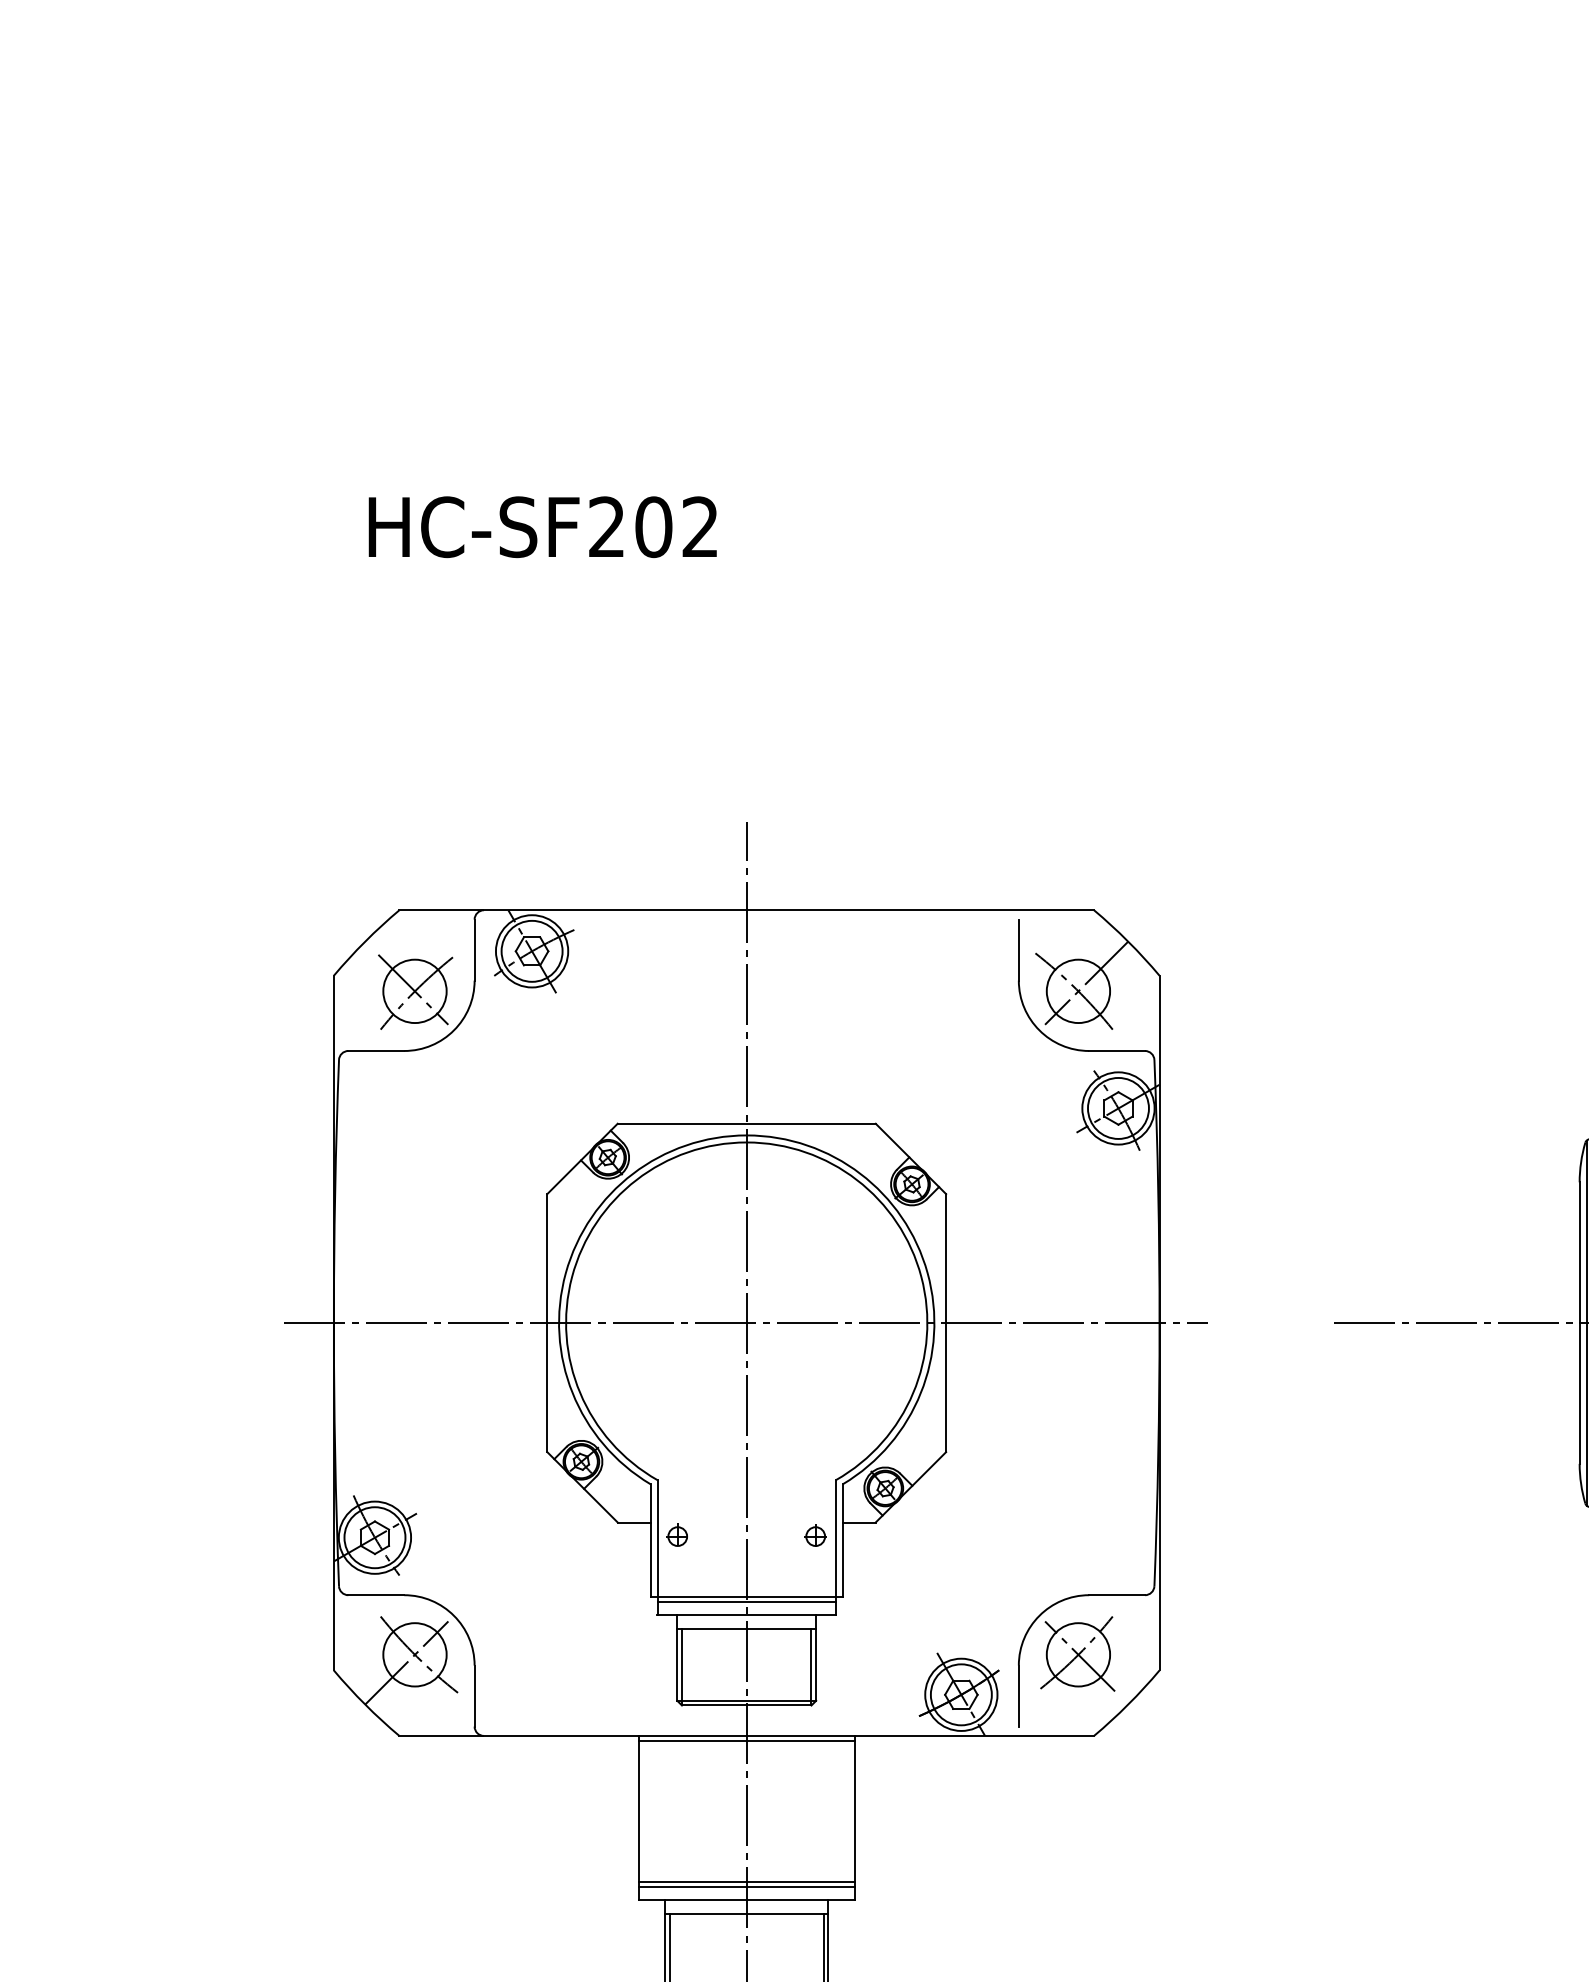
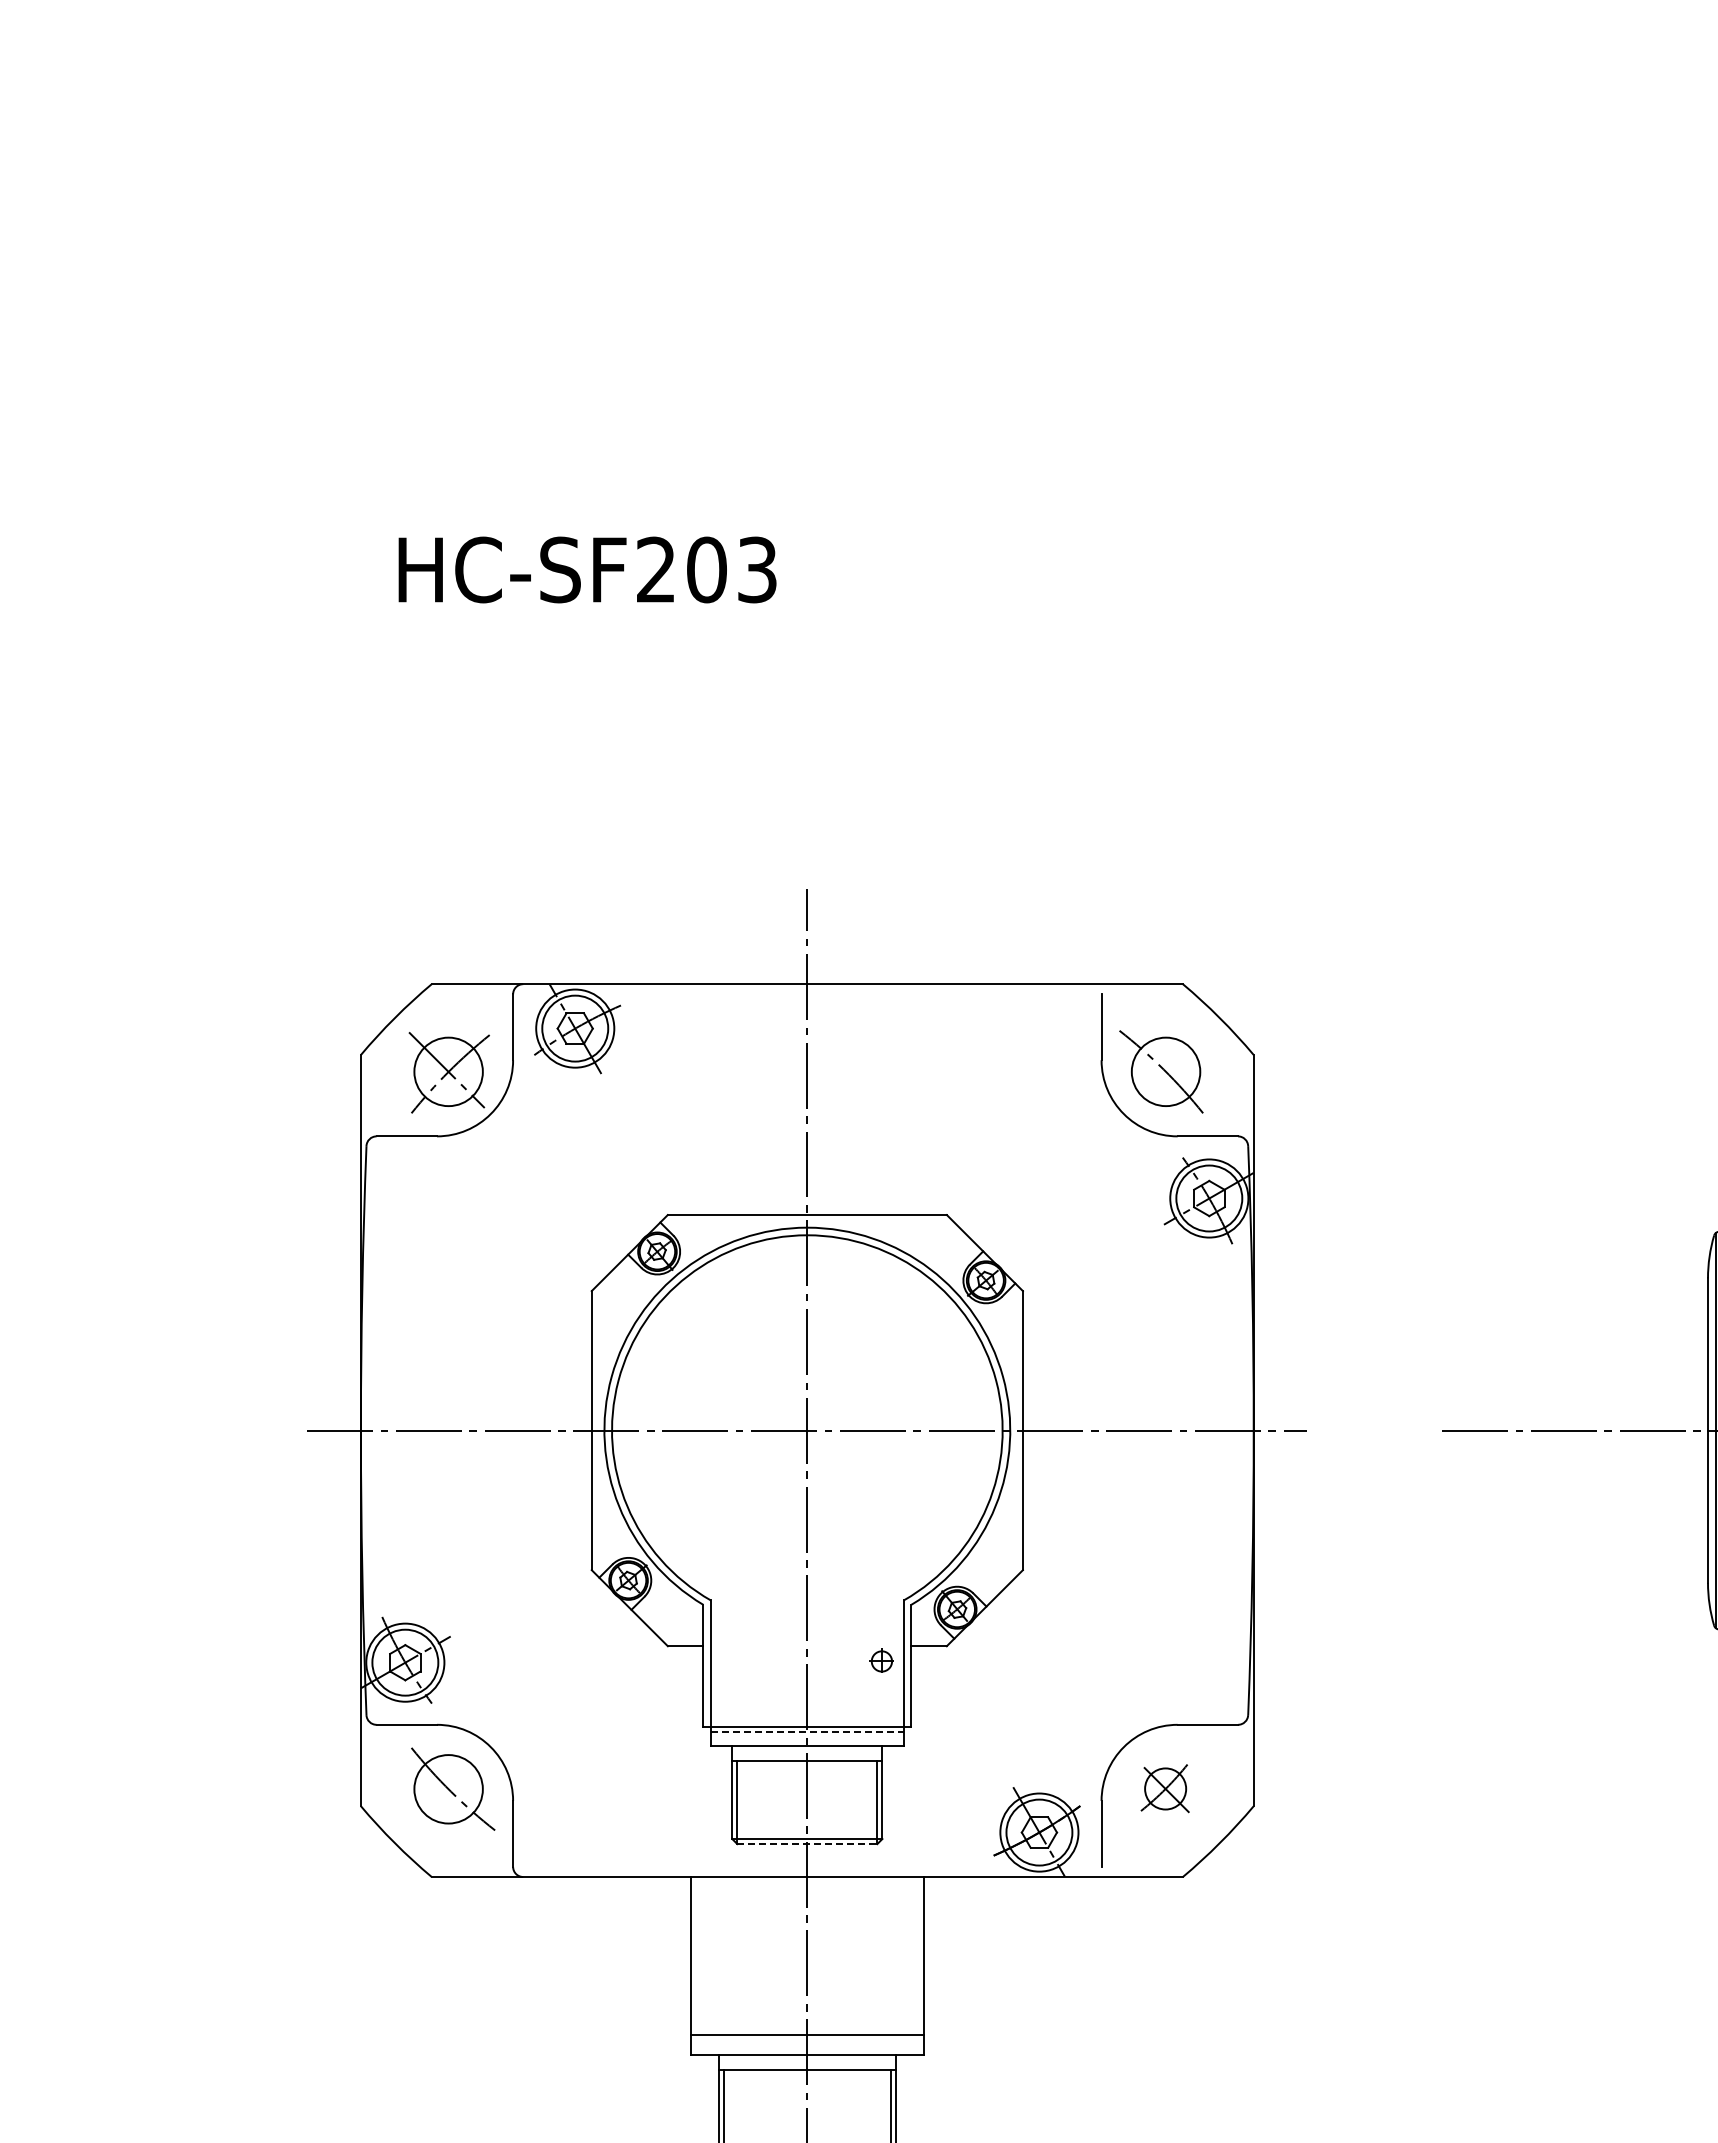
text: (700, 526) -> (757, 569), HC-SF202 -> HC-SF203
line: (1086, 983) -> (1174, 1063), removed
part: (676, 1534) -> (731, 1659), removed
line: (746, 1601) -> (807, 1731), solid -> dashed
part: (1077, 1654) -> (1164, 1788), size x0.6
line: (406, 1663) -> (439, 1798), removed
line: (746, 1705) -> (807, 1844), solid -> dashed
line: (746, 1741) -> (807, 1882), removed
line: (746, 1887) -> (807, 2040), removed

